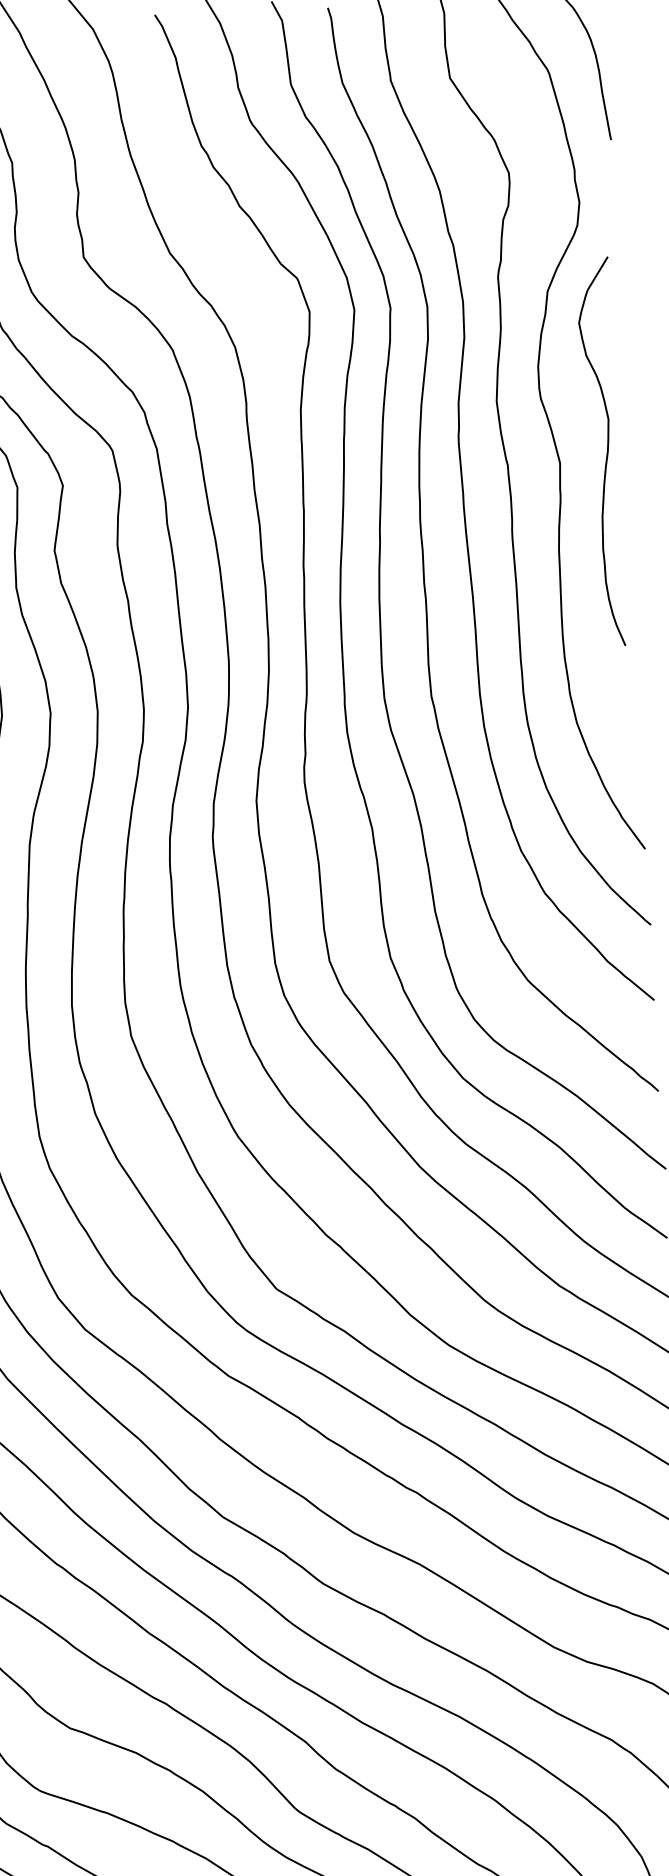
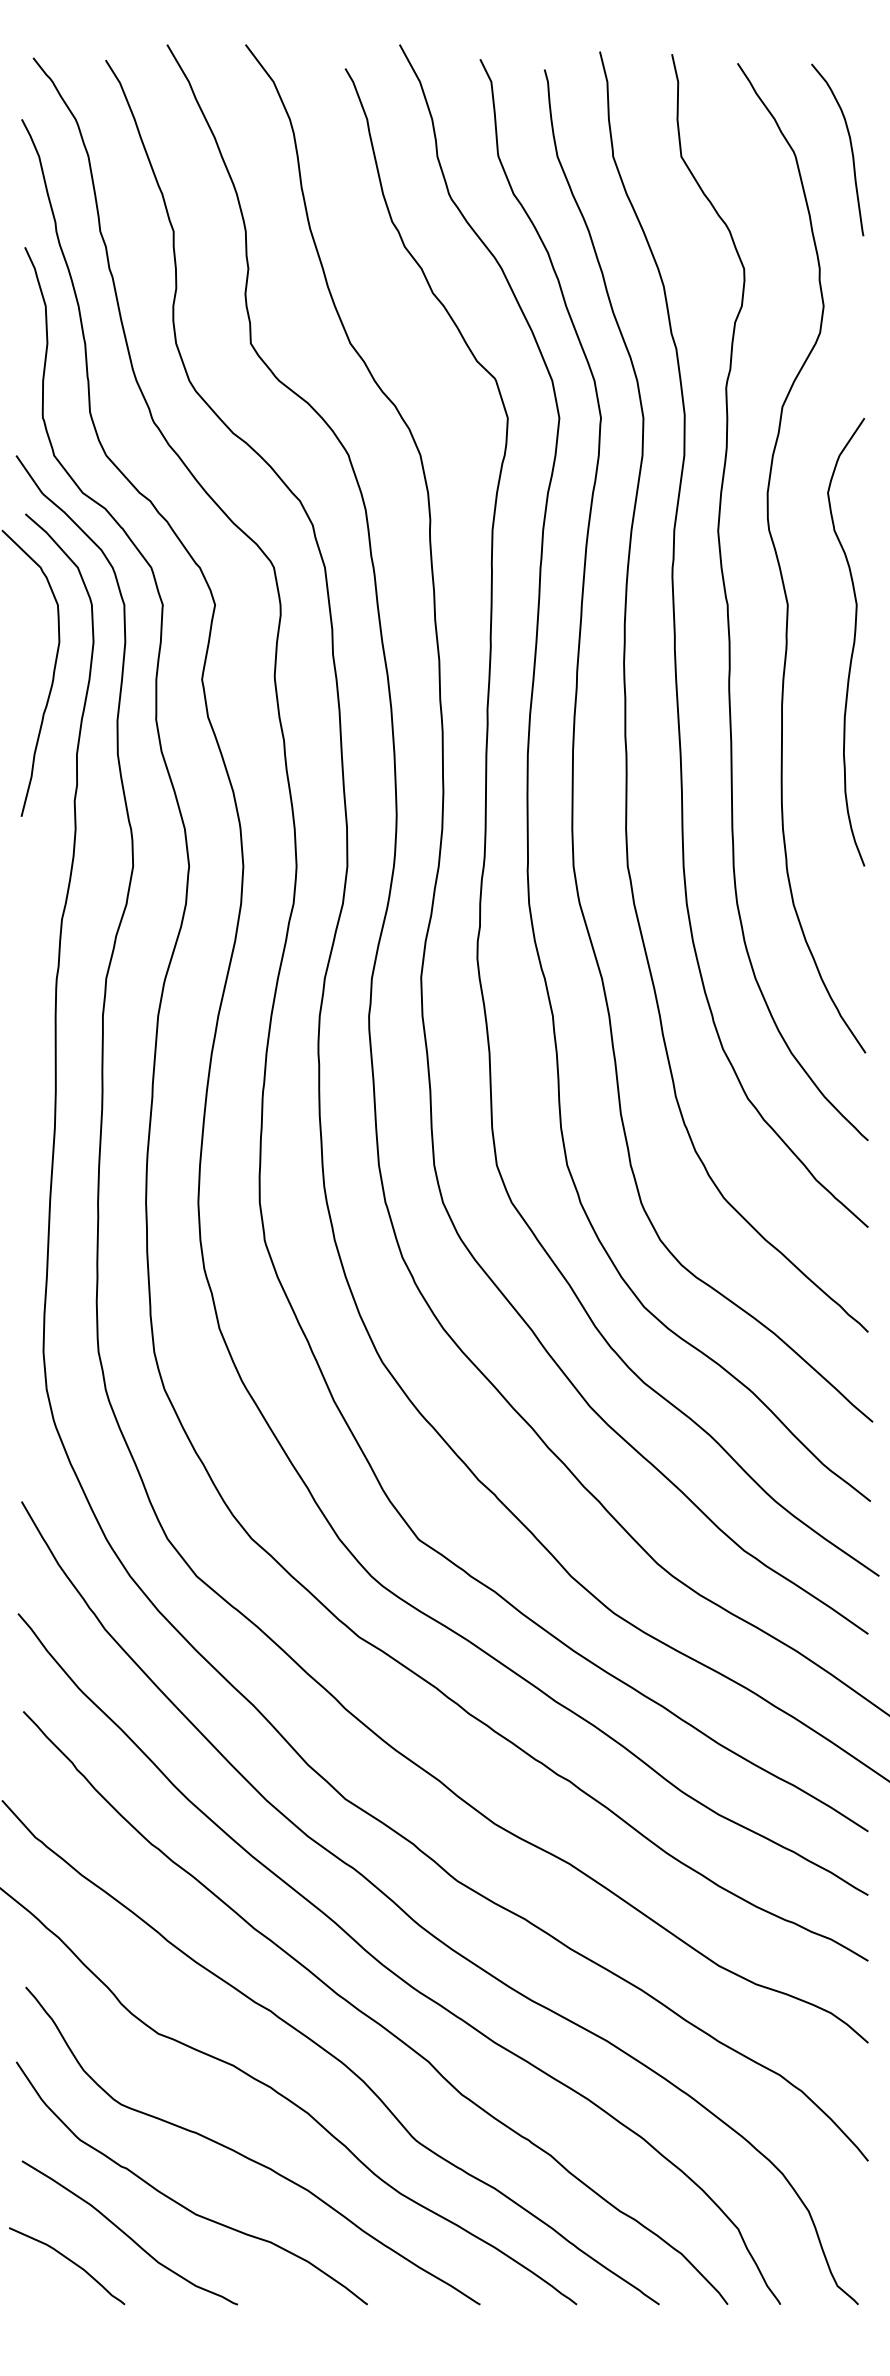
curve: (606, 454) -> (852, 645), moved

